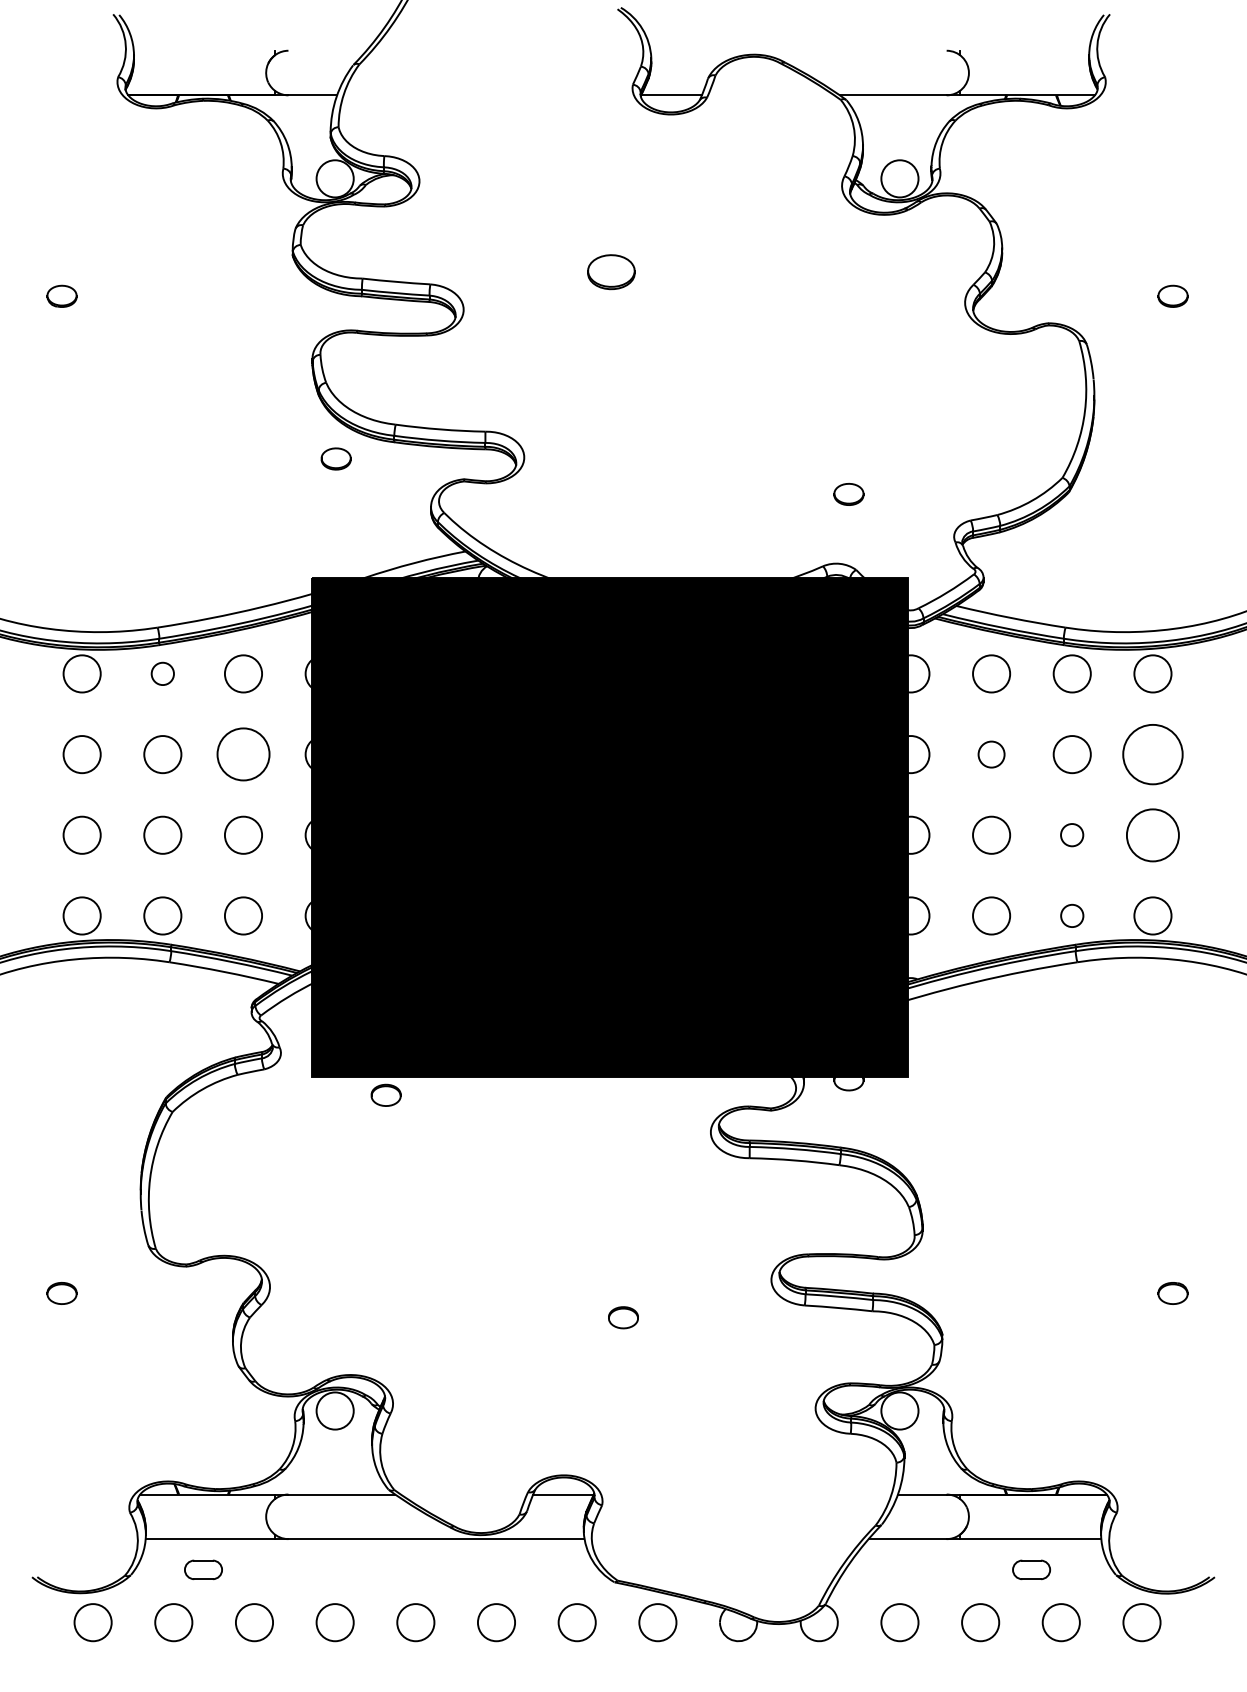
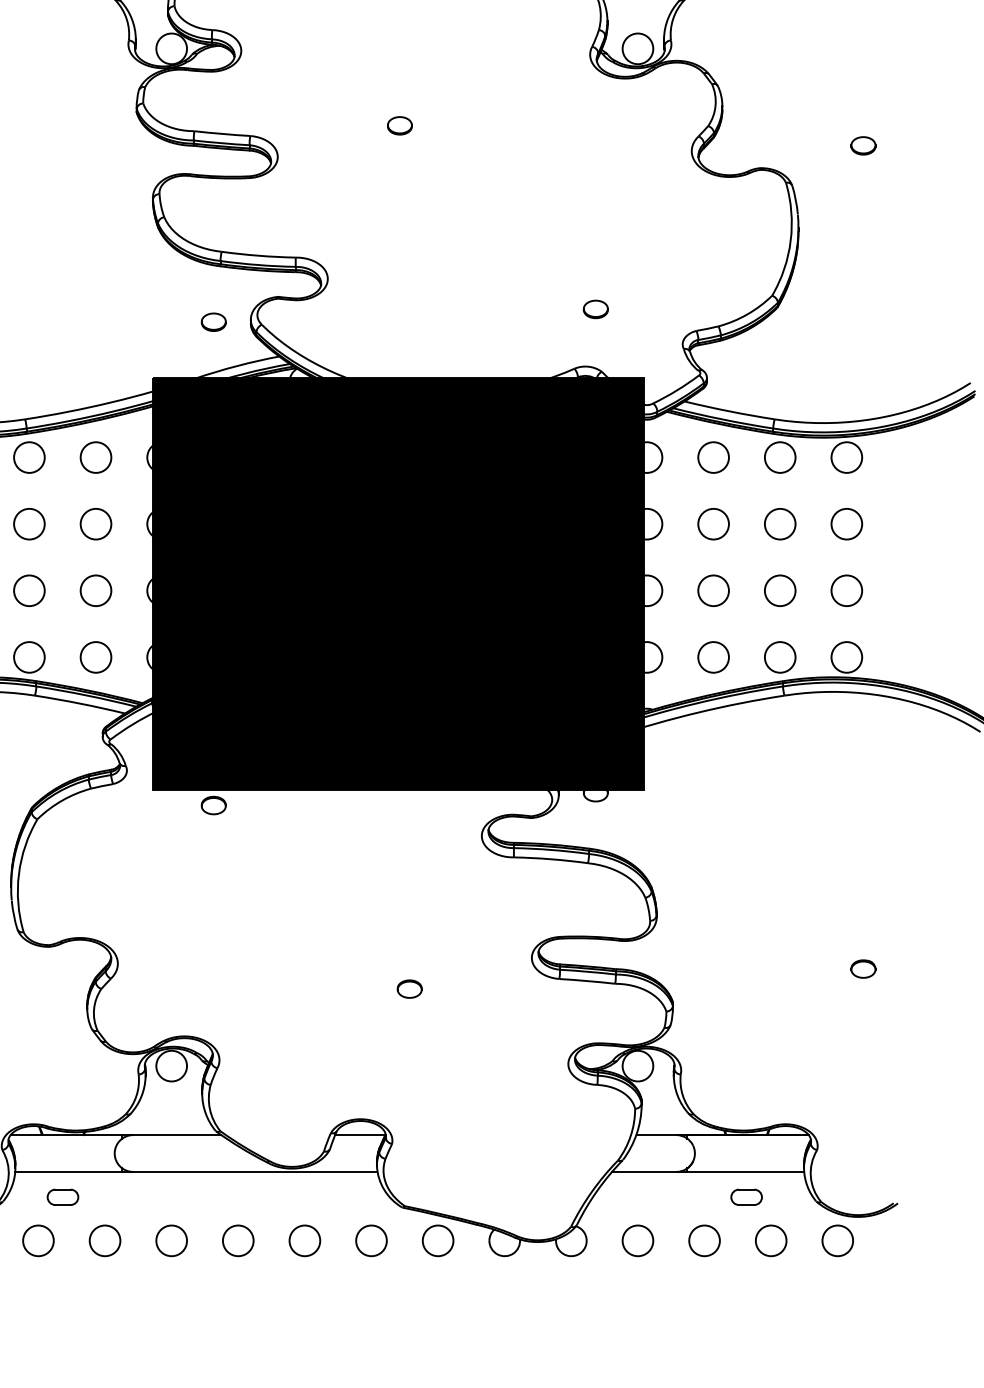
part: (611, 271) -> (399, 125), size x0.62
part: (335, 458) -> (213, 321), moved
circle: (162, 673) -> (29, 457), size x1.67
circle: (243, 754) -> (96, 524), size x0.71
circle: (991, 754) -> (713, 524), size x1.43
circle: (1152, 754) -> (846, 524), size x0.62
circle: (1071, 834) -> (779, 590), size x1.67
circle: (1152, 834) -> (846, 590), size x0.71
circle: (1071, 915) -> (779, 657), size x1.67

